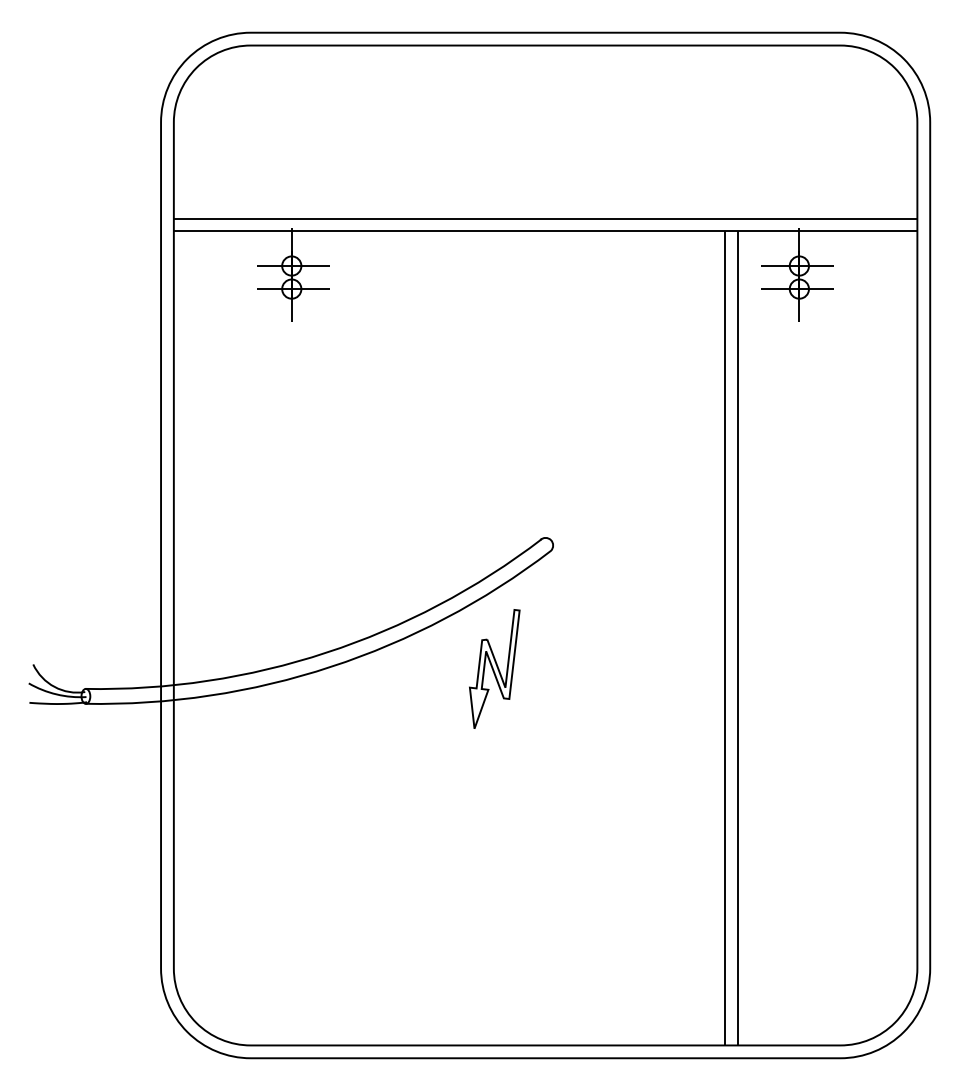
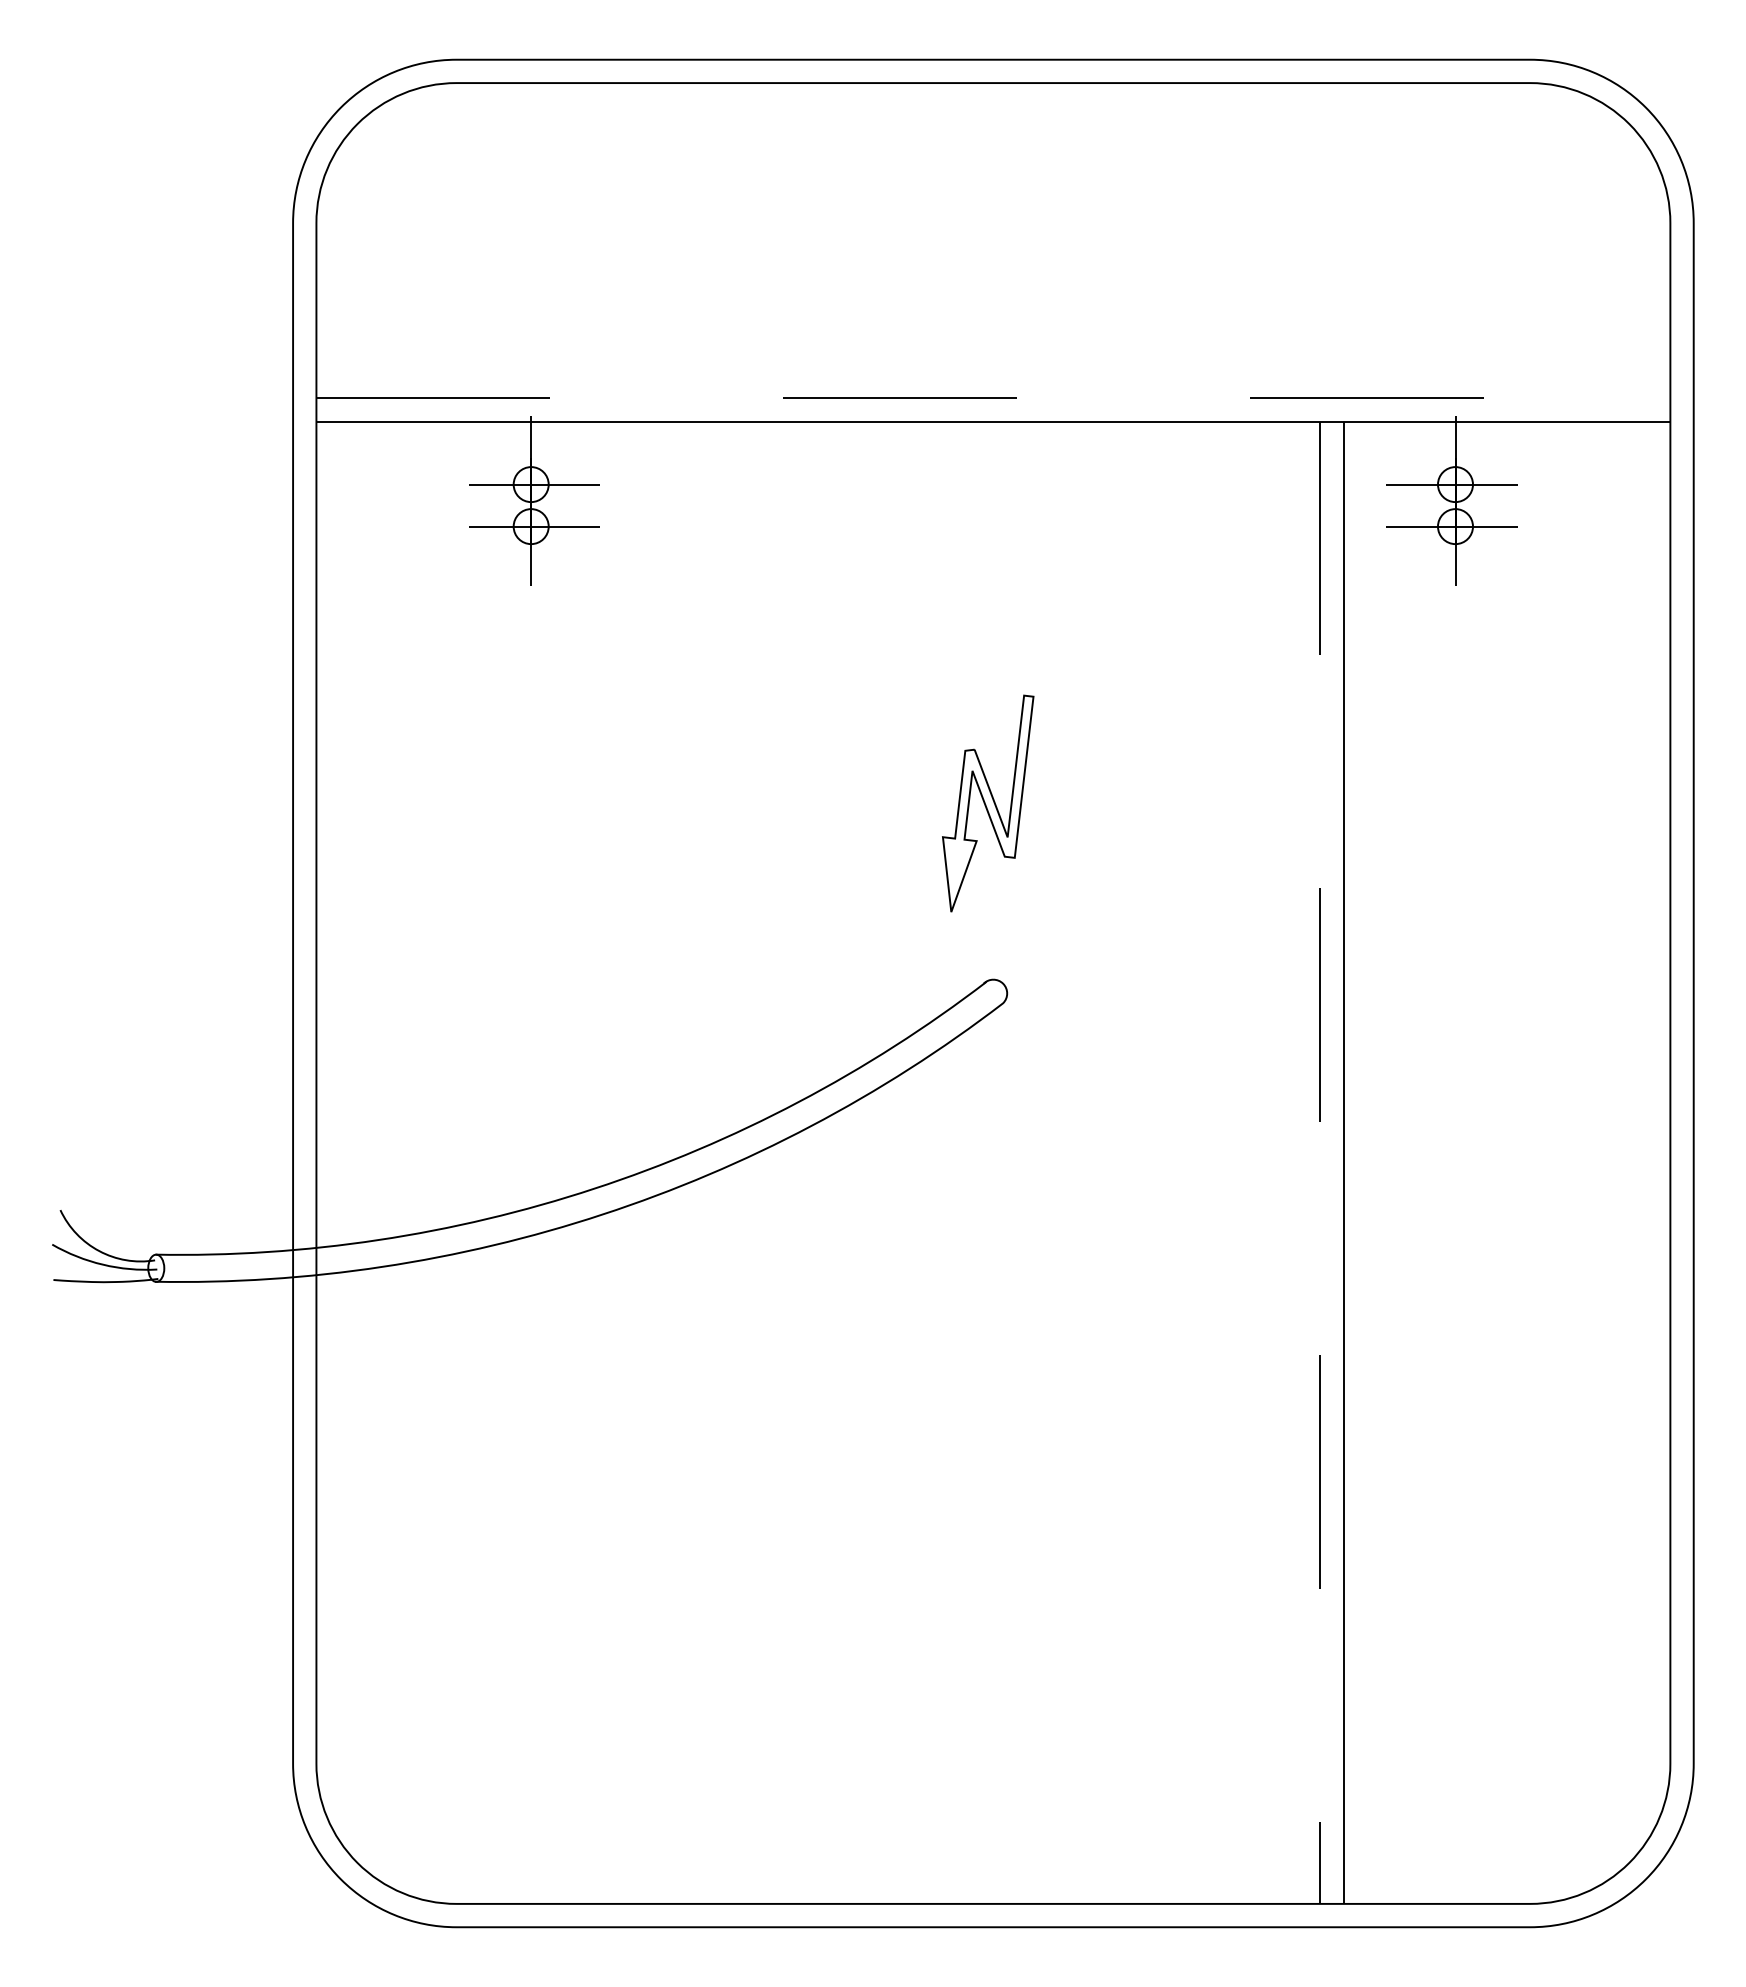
line: (545, 218) -> (993, 398), solid -> dashed
line: (725, 638) -> (1320, 1162), solid -> dashed
part: (494, 668) -> (987, 802), moved

